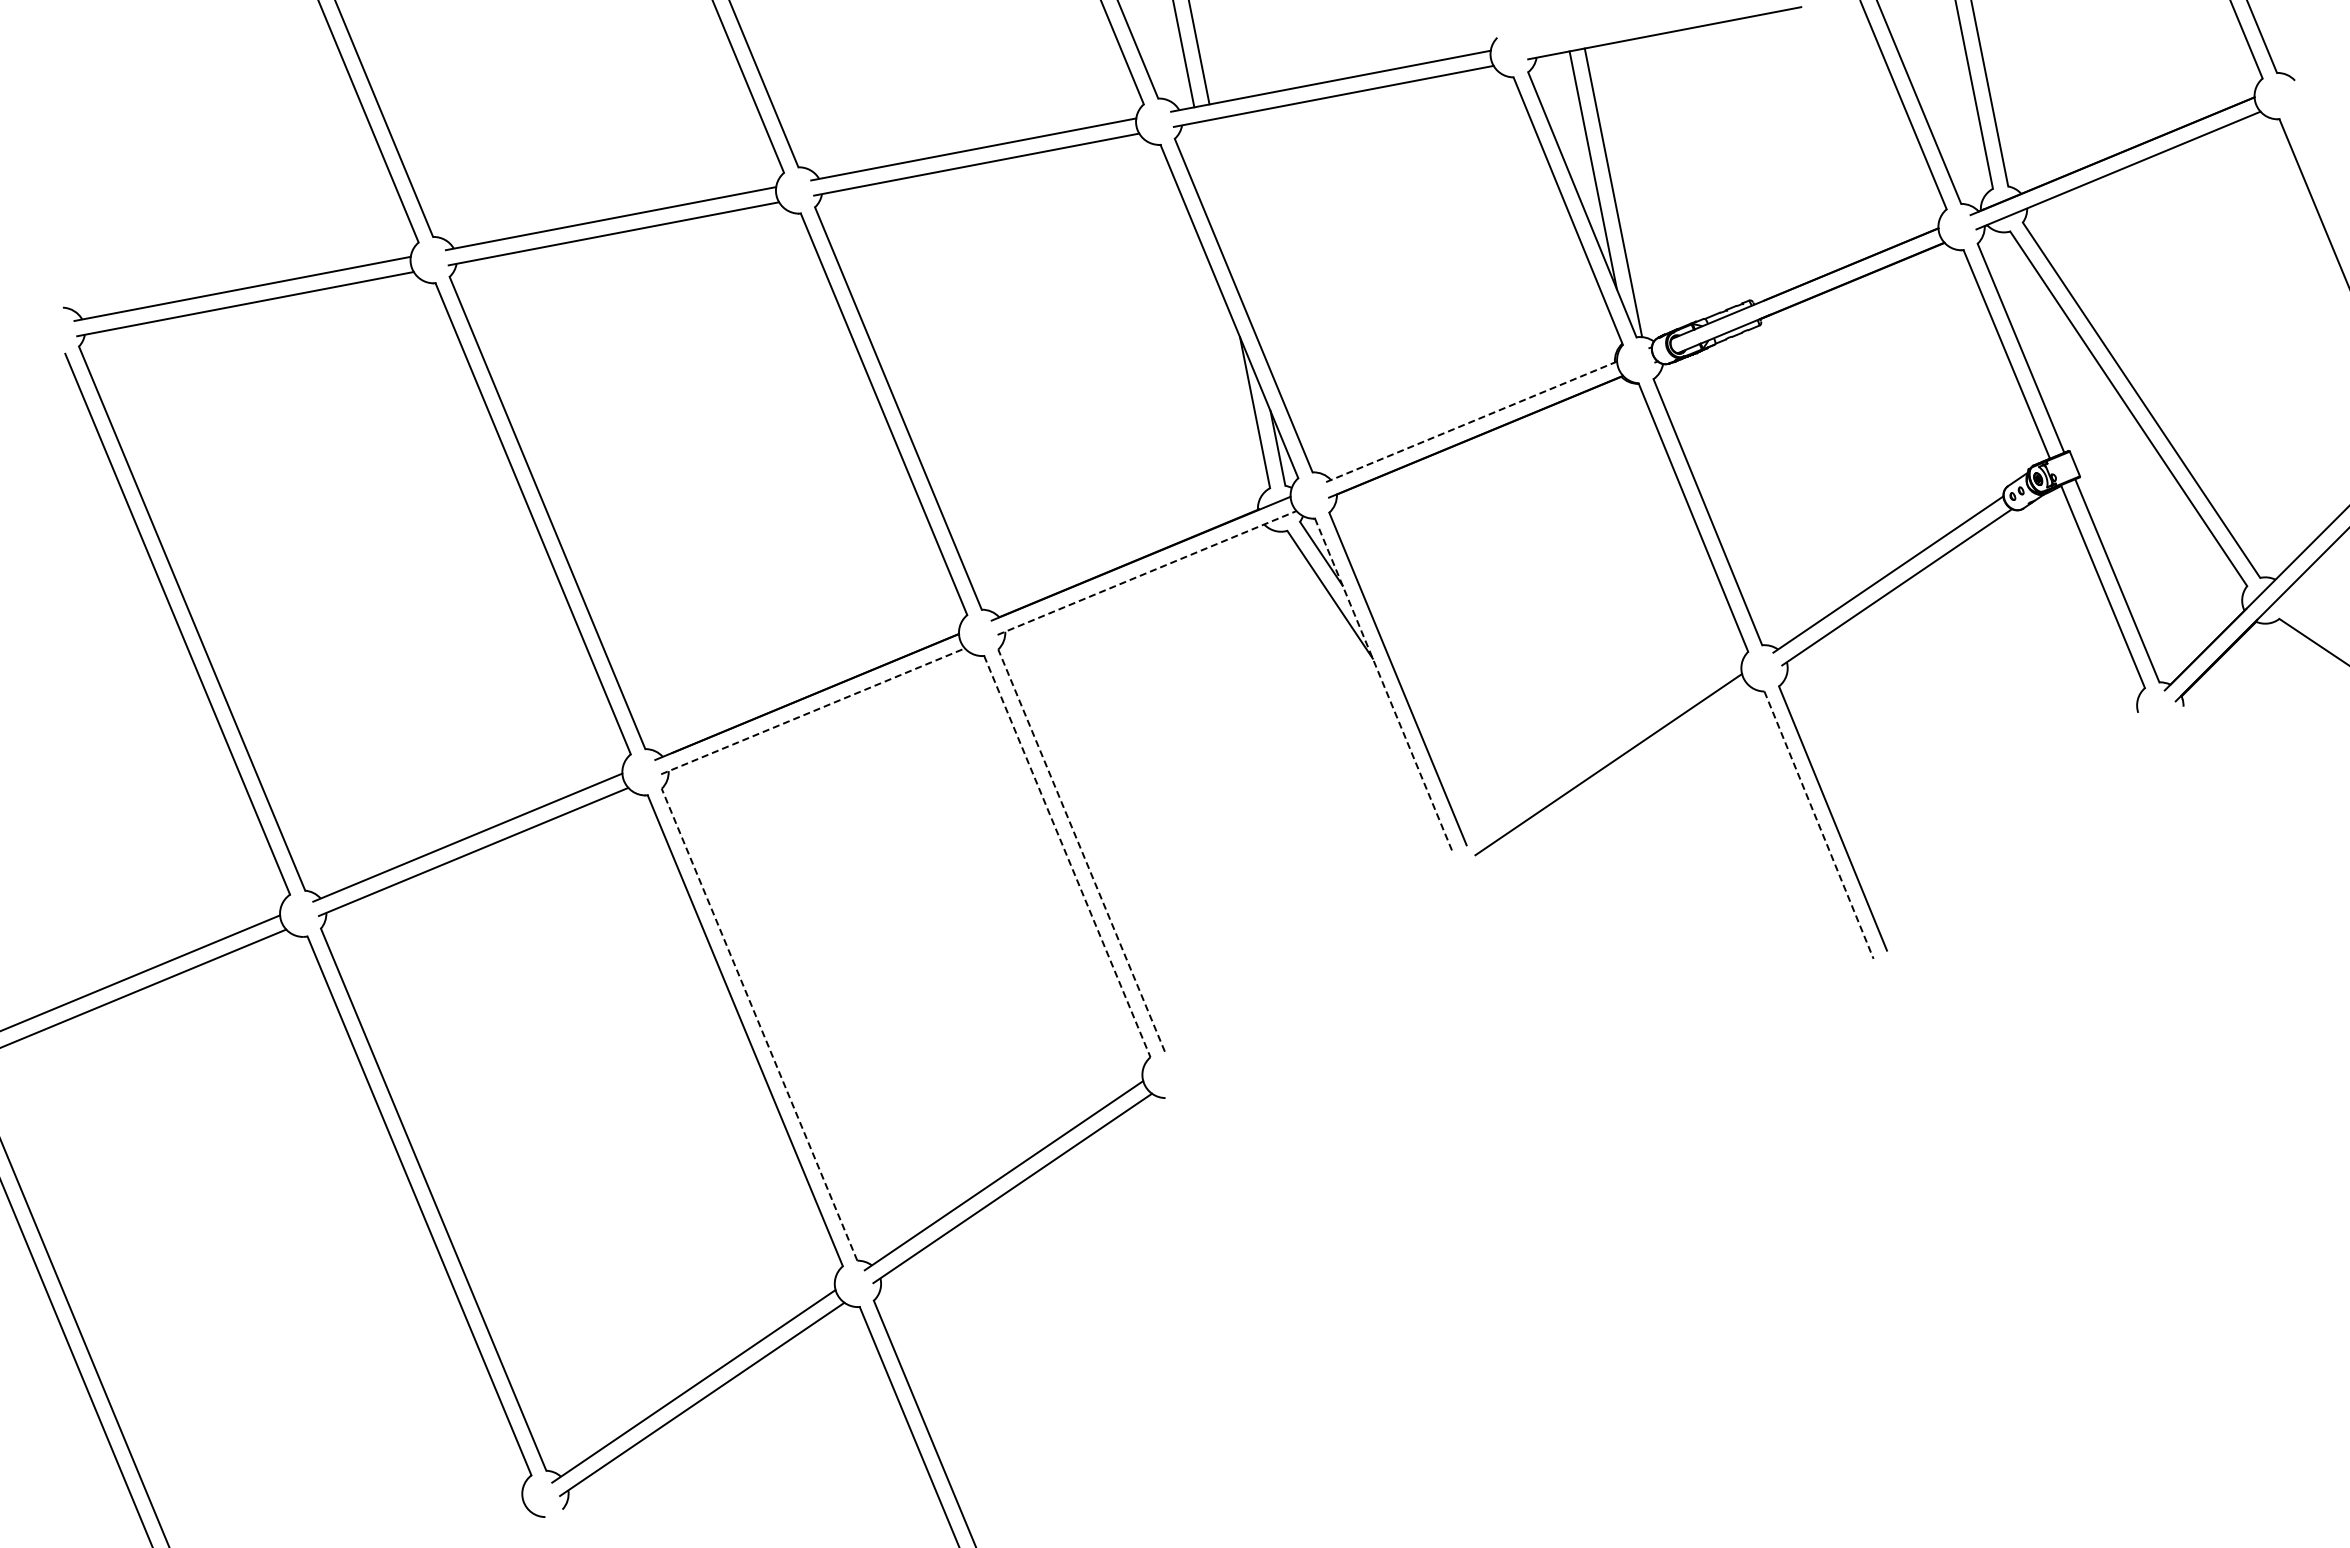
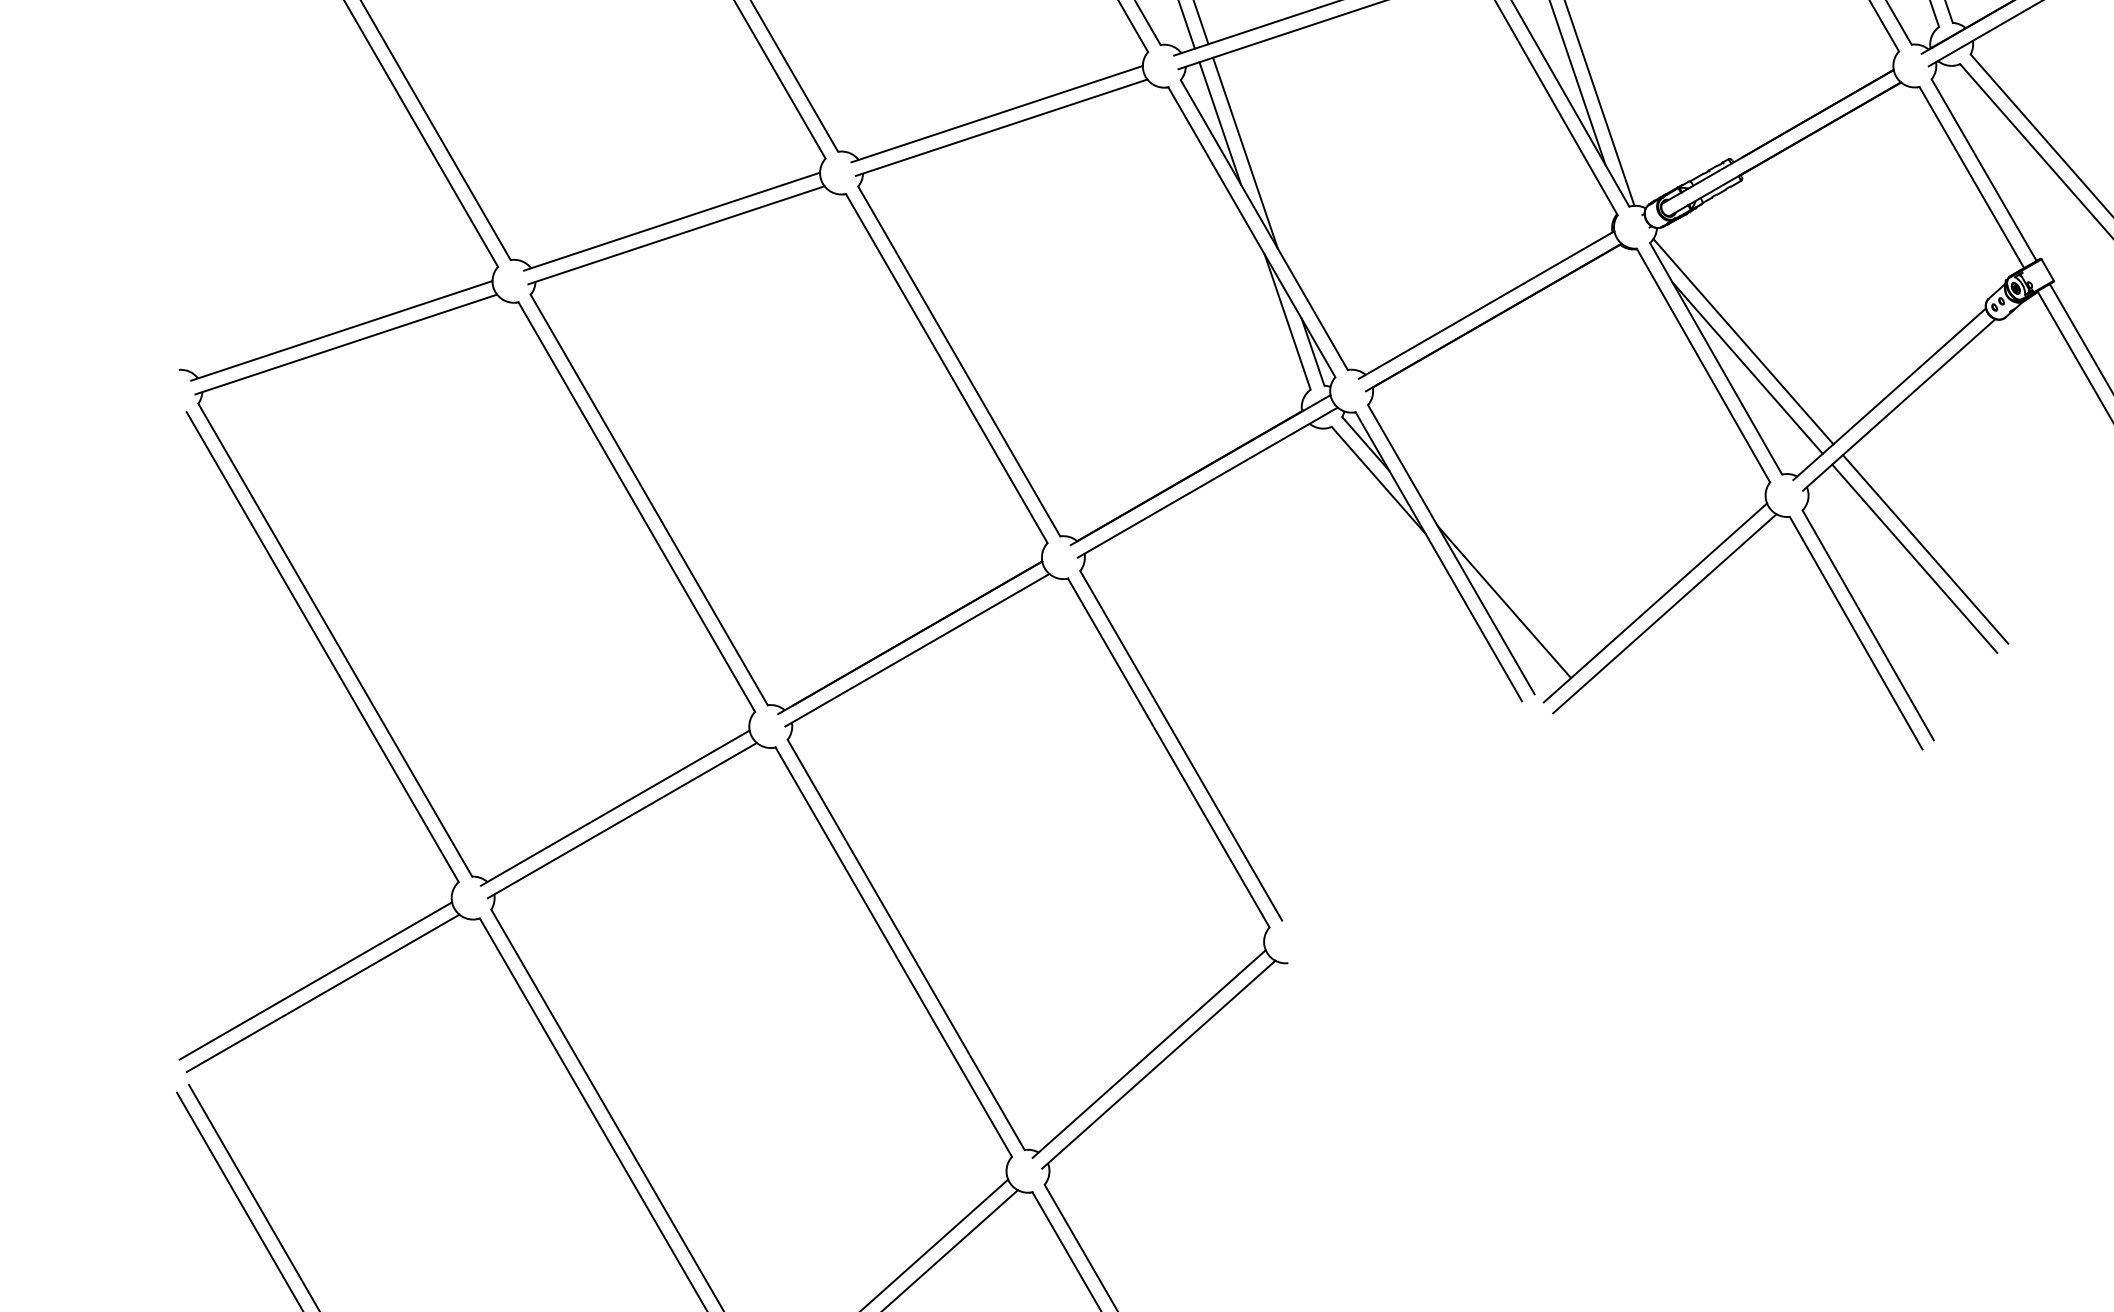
line: (1210, 190) -> (1219, 123), added
line: (1233, 225) -> (1245, 152), added
line: (1469, 422) -> (1486, 305), dashed -> solid
line: (1739, 497) -> (1743, 341), added
line: (1740, 526) -> (1747, 368), added
line: (1147, 573) -> (1208, 483), dashed -> solid
line: (1383, 684) -> (1438, 556), dashed -> solid
line: (813, 711) -> (917, 650), dashed -> solid
line: (1446, 742) -> (1503, 602), added
line: (1904, 744) -> (1924, 548), added
line: (1892, 753) -> (1915, 558), added
line: (1616, 777) -> (1664, 613), added
line: (1819, 825) -> (1856, 633), dashed -> solid
line: (1081, 850) -> (1181, 745), dashed -> solid
line: (1067, 857) -> (1169, 753), dashed -> solid
line: (759, 1024) -> (906, 944), dashed -> solid

